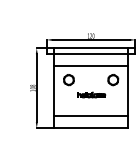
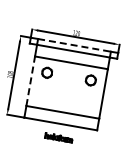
line: (91, 48) -> (74, 45), solid -> dashed
line: (54, 90) -> (31, 80), solid -> dashed
part: (91, 94) -> (58, 137), moved

